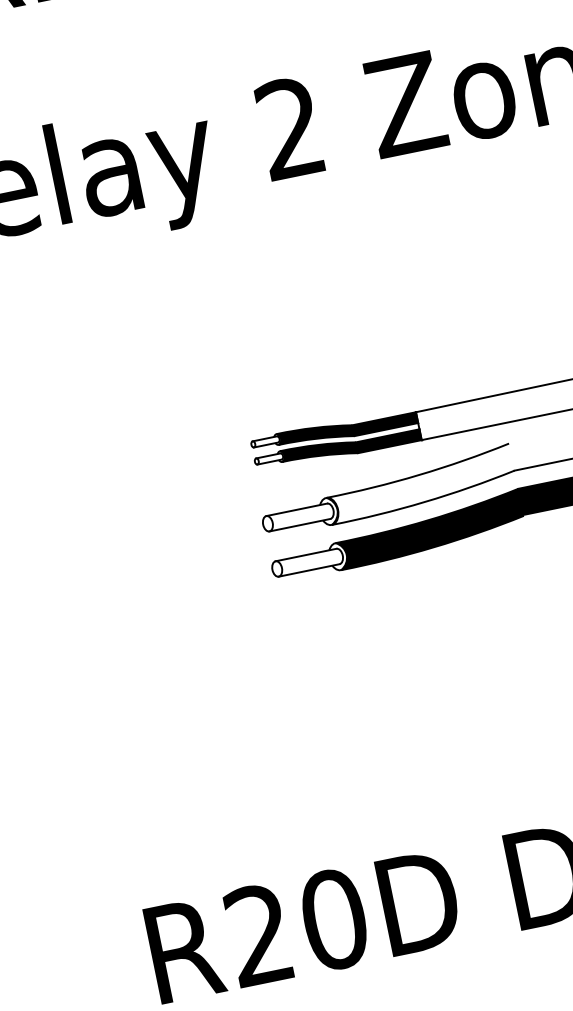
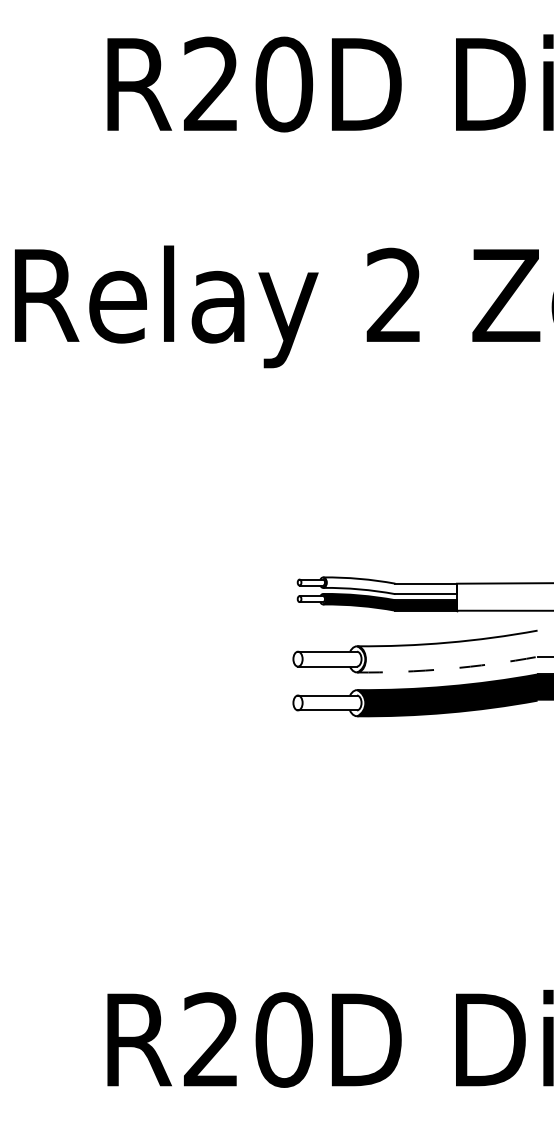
fill: (346, 428) -> (389, 585), removed
arc: (424, 501) -> (447, 668), solid -> dashed

